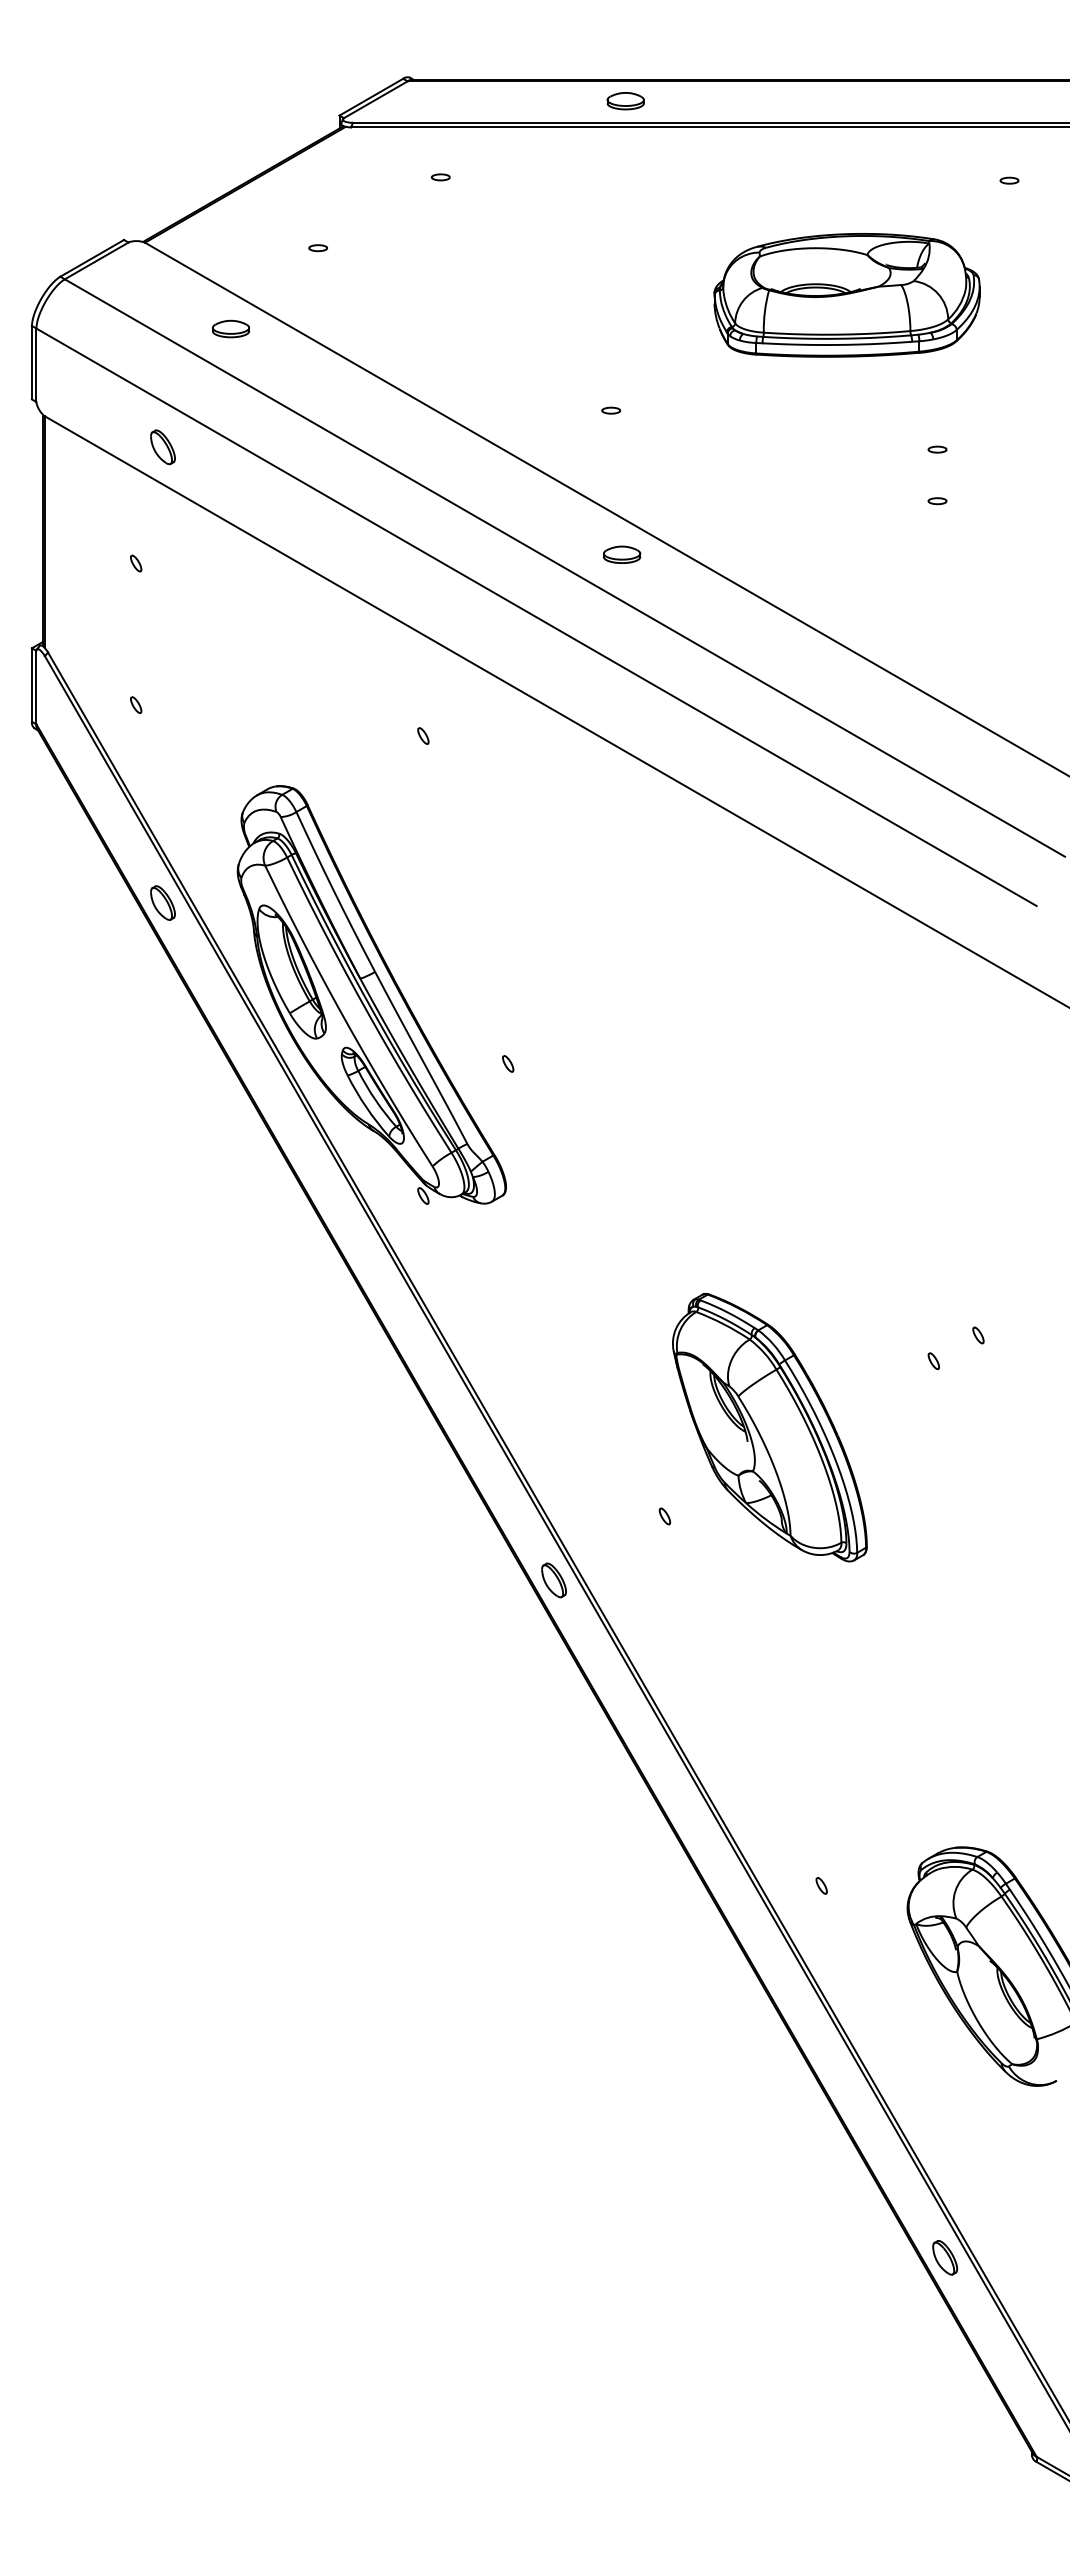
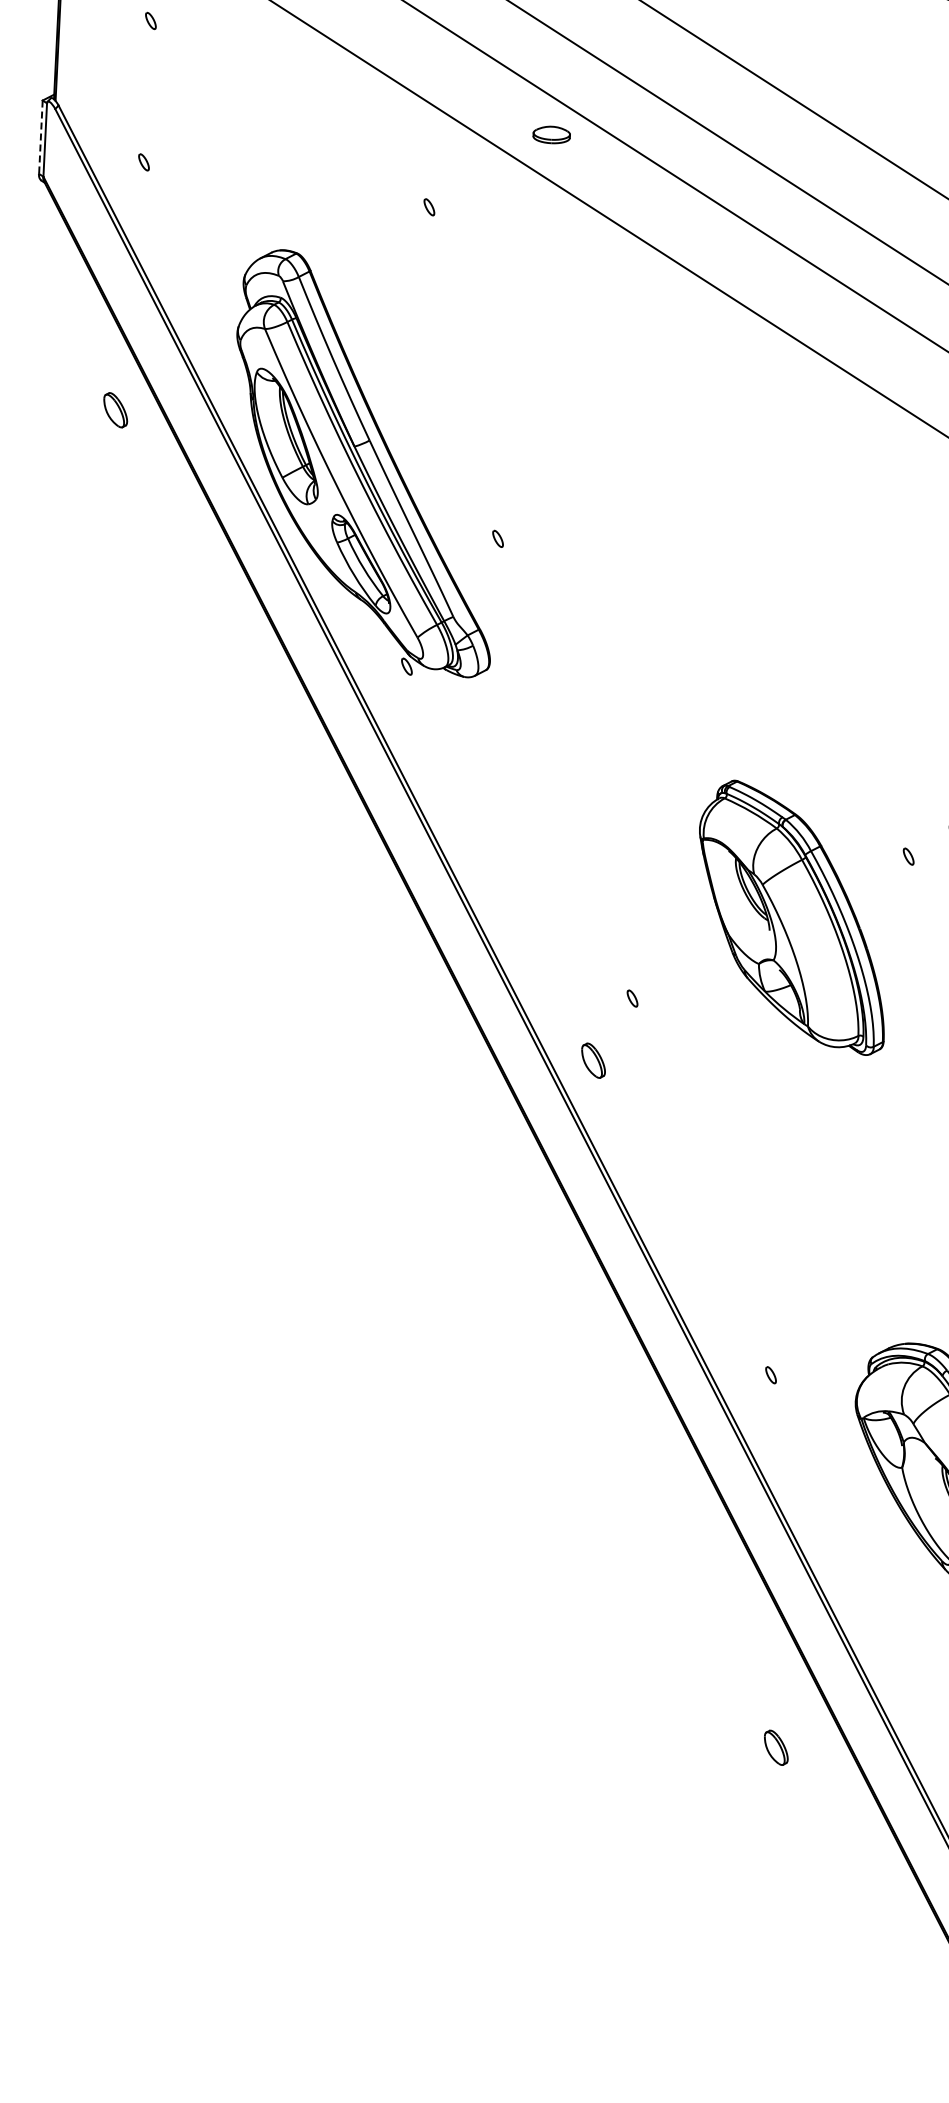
part: (622, 554) -> (552, 134), moved
line: (31, 685) -> (40, 137), solid -> dashed
part: (162, 902) -> (115, 409), moved
part: (769, 1427) -> (792, 917), moved
part: (553, 1580) -> (593, 1060), moved
part: (945, 2257) -> (776, 1747), moved

